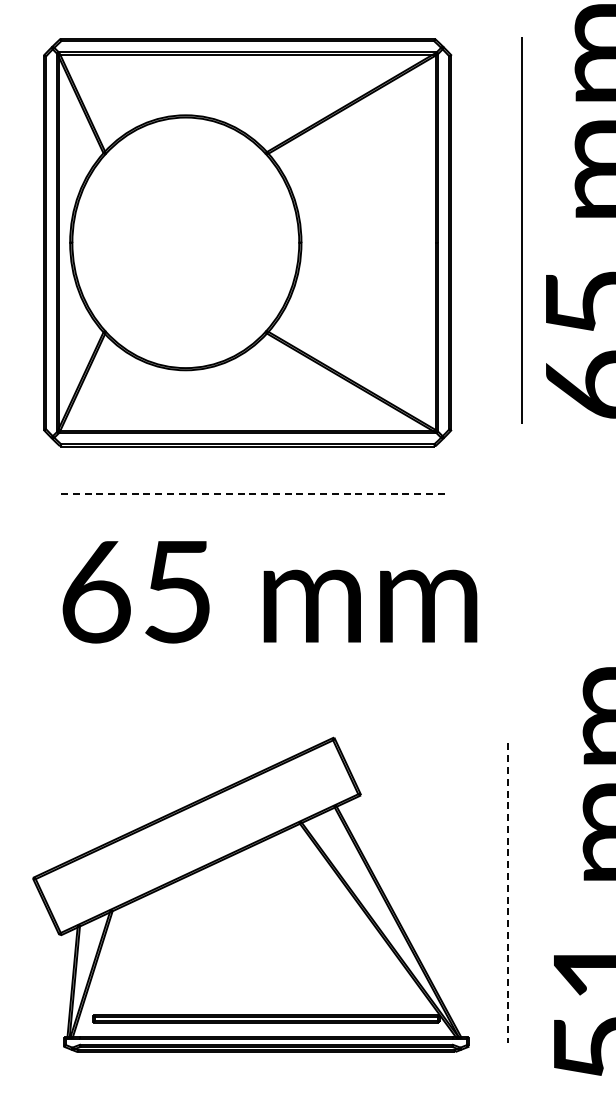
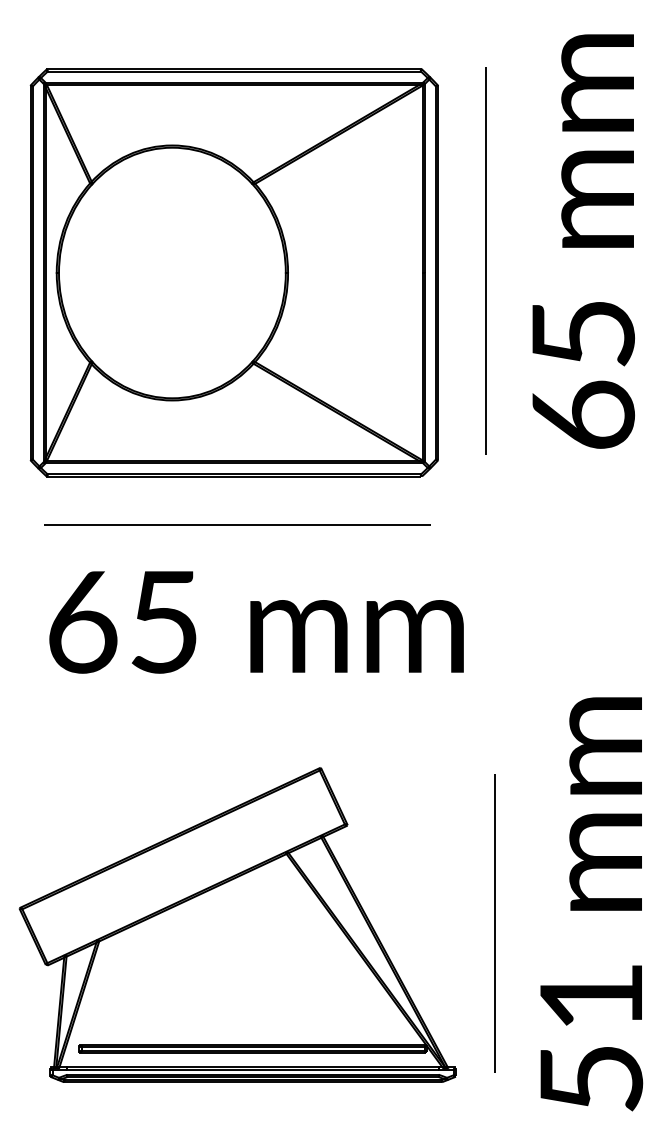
line: (521, 230) -> (485, 260), moved
line: (250, 494) -> (237, 524), dashed -> solid
line: (507, 893) -> (494, 923), dashed -> solid

